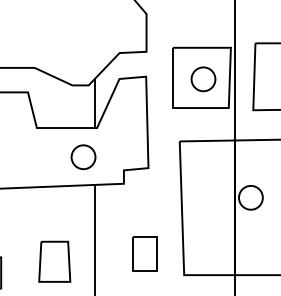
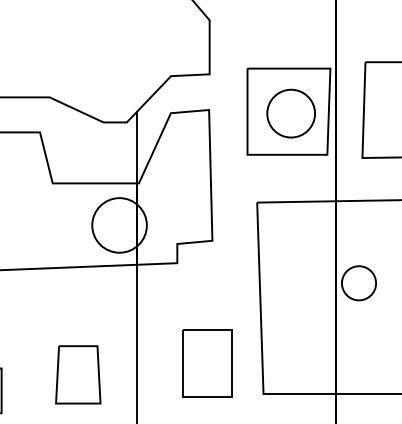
circle: (203, 79) -> (291, 113), size x1.4
circle: (83, 156) -> (119, 224), size x1.6
part: (144, 253) -> (206, 362), size x1.4

